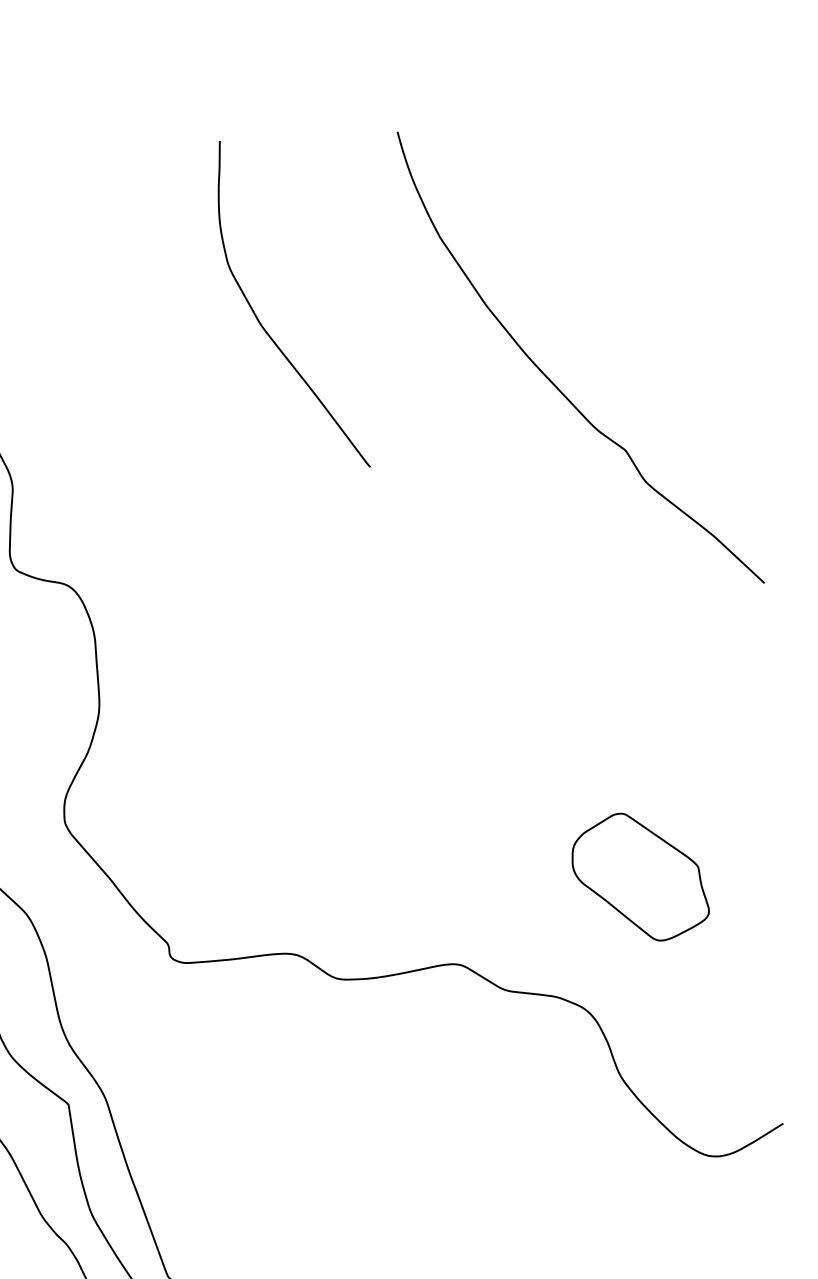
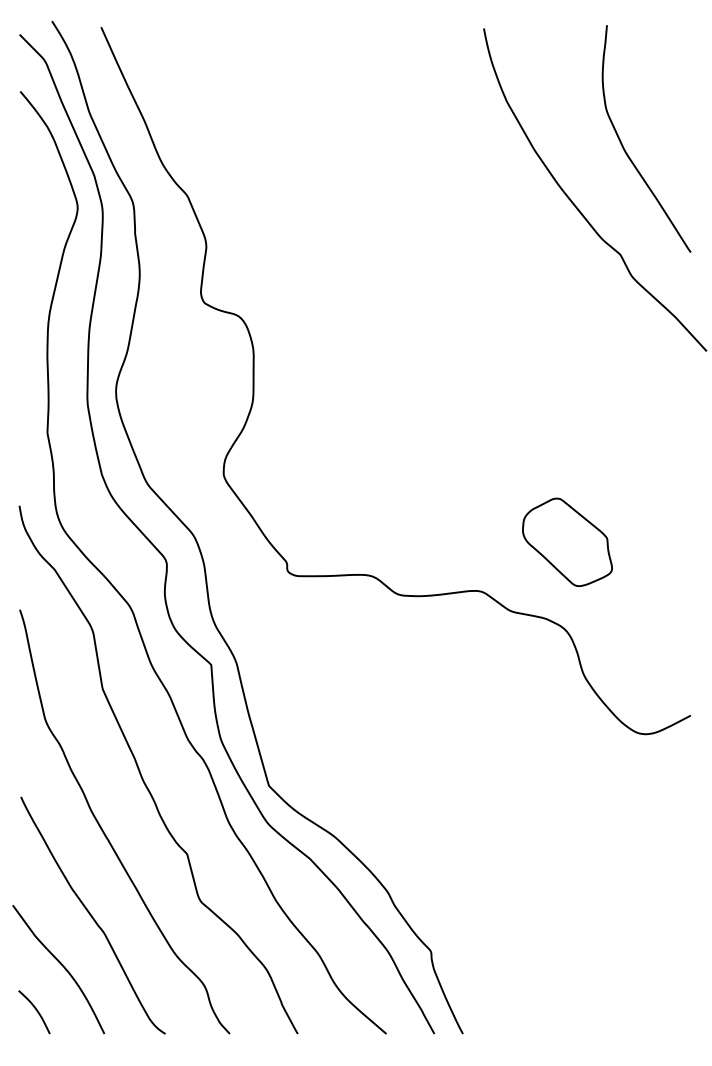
curve: (261, 322) -> (625, 149), moved
part: (639, 875) -> (567, 541), moved

